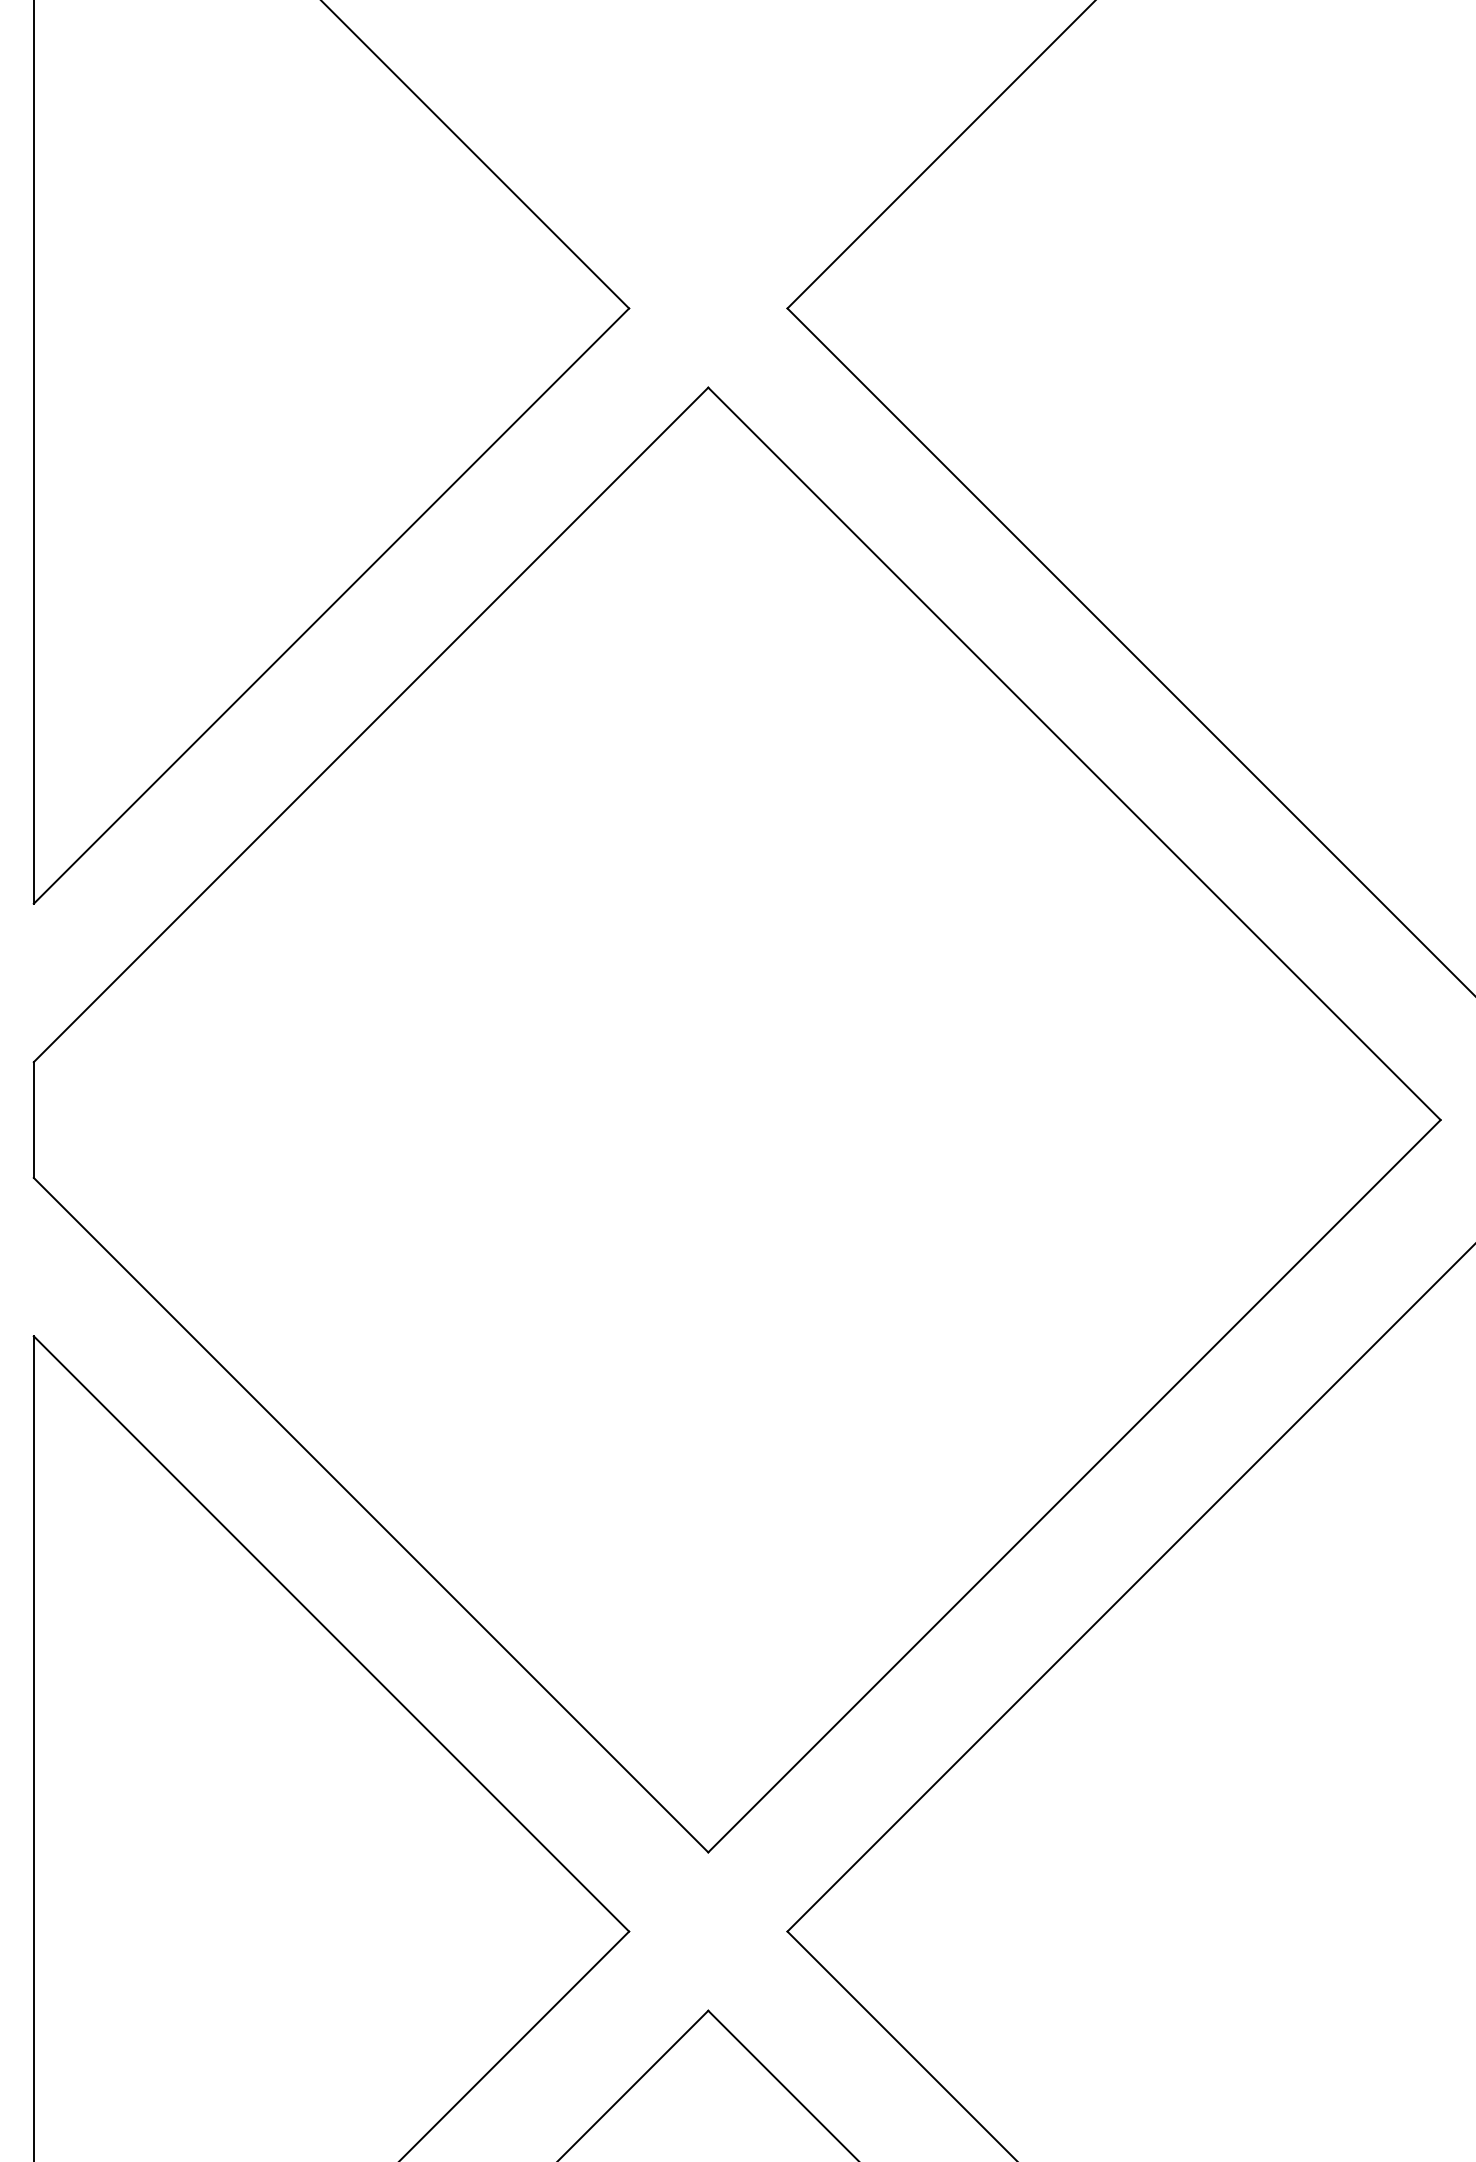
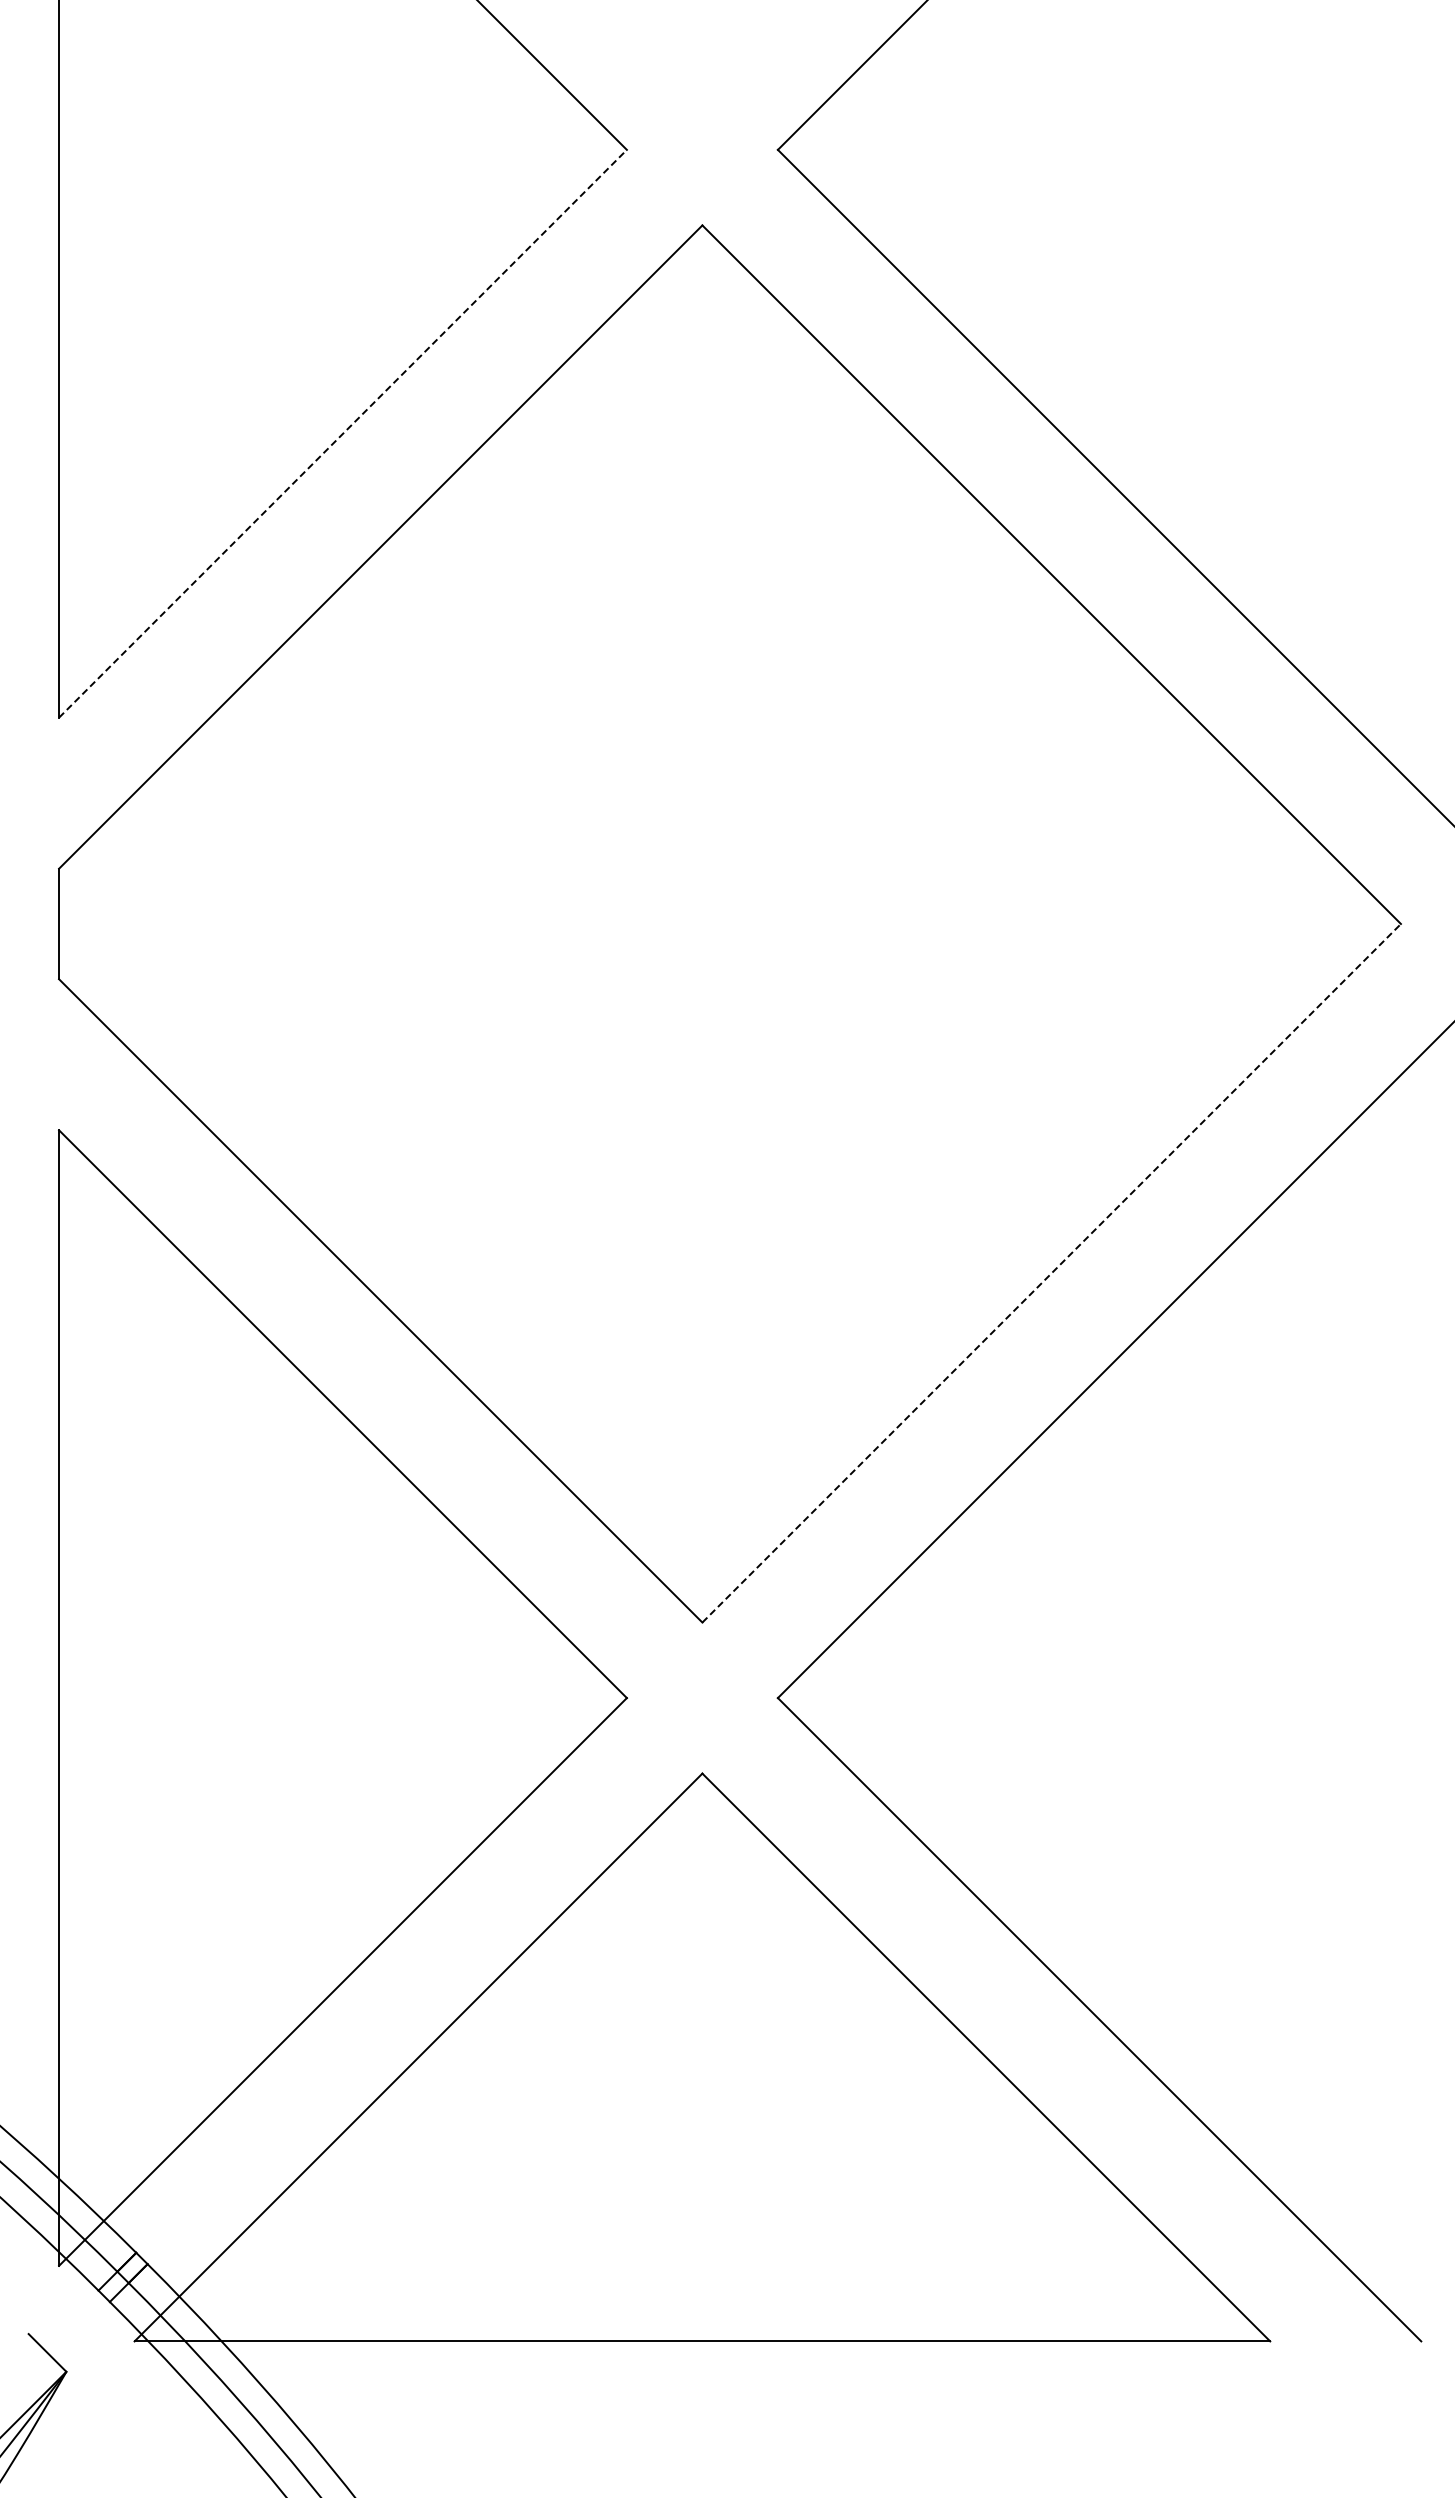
line: (330, 605) -> (342, 433), solid -> dashed
line: (1074, 1486) -> (1051, 1273), solid -> dashed

